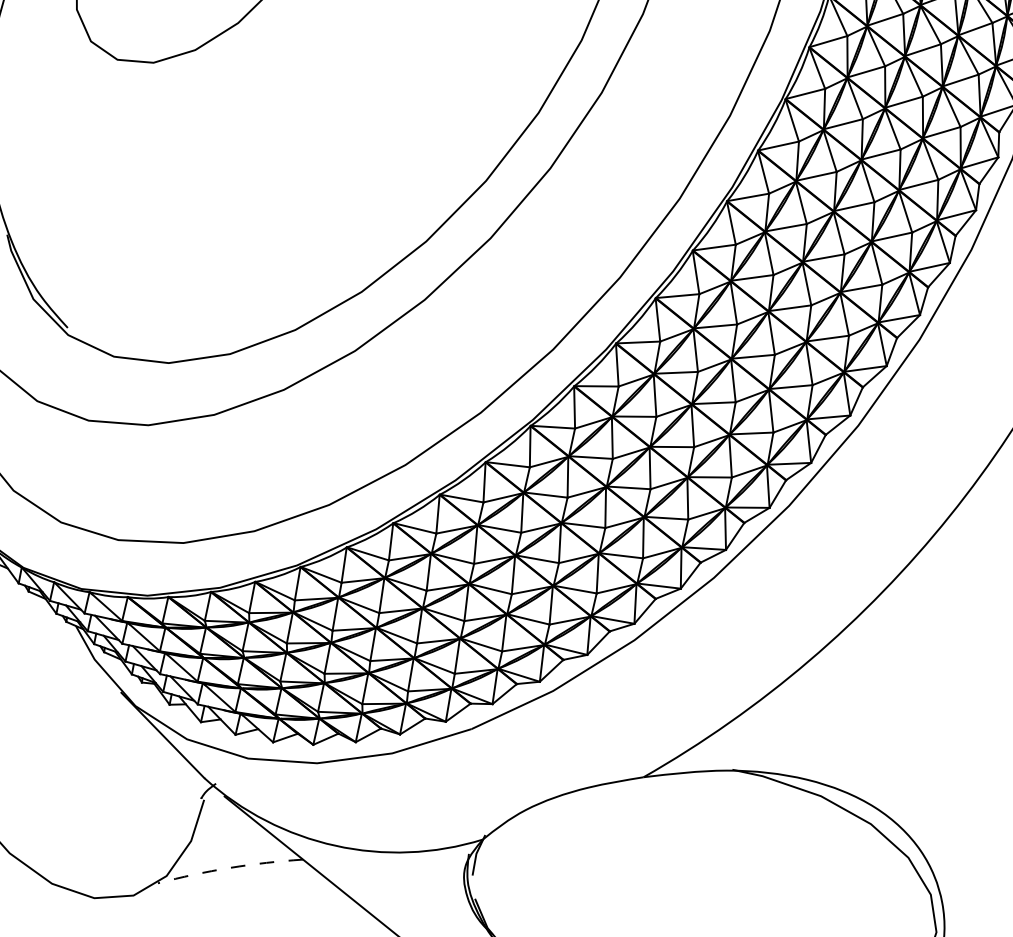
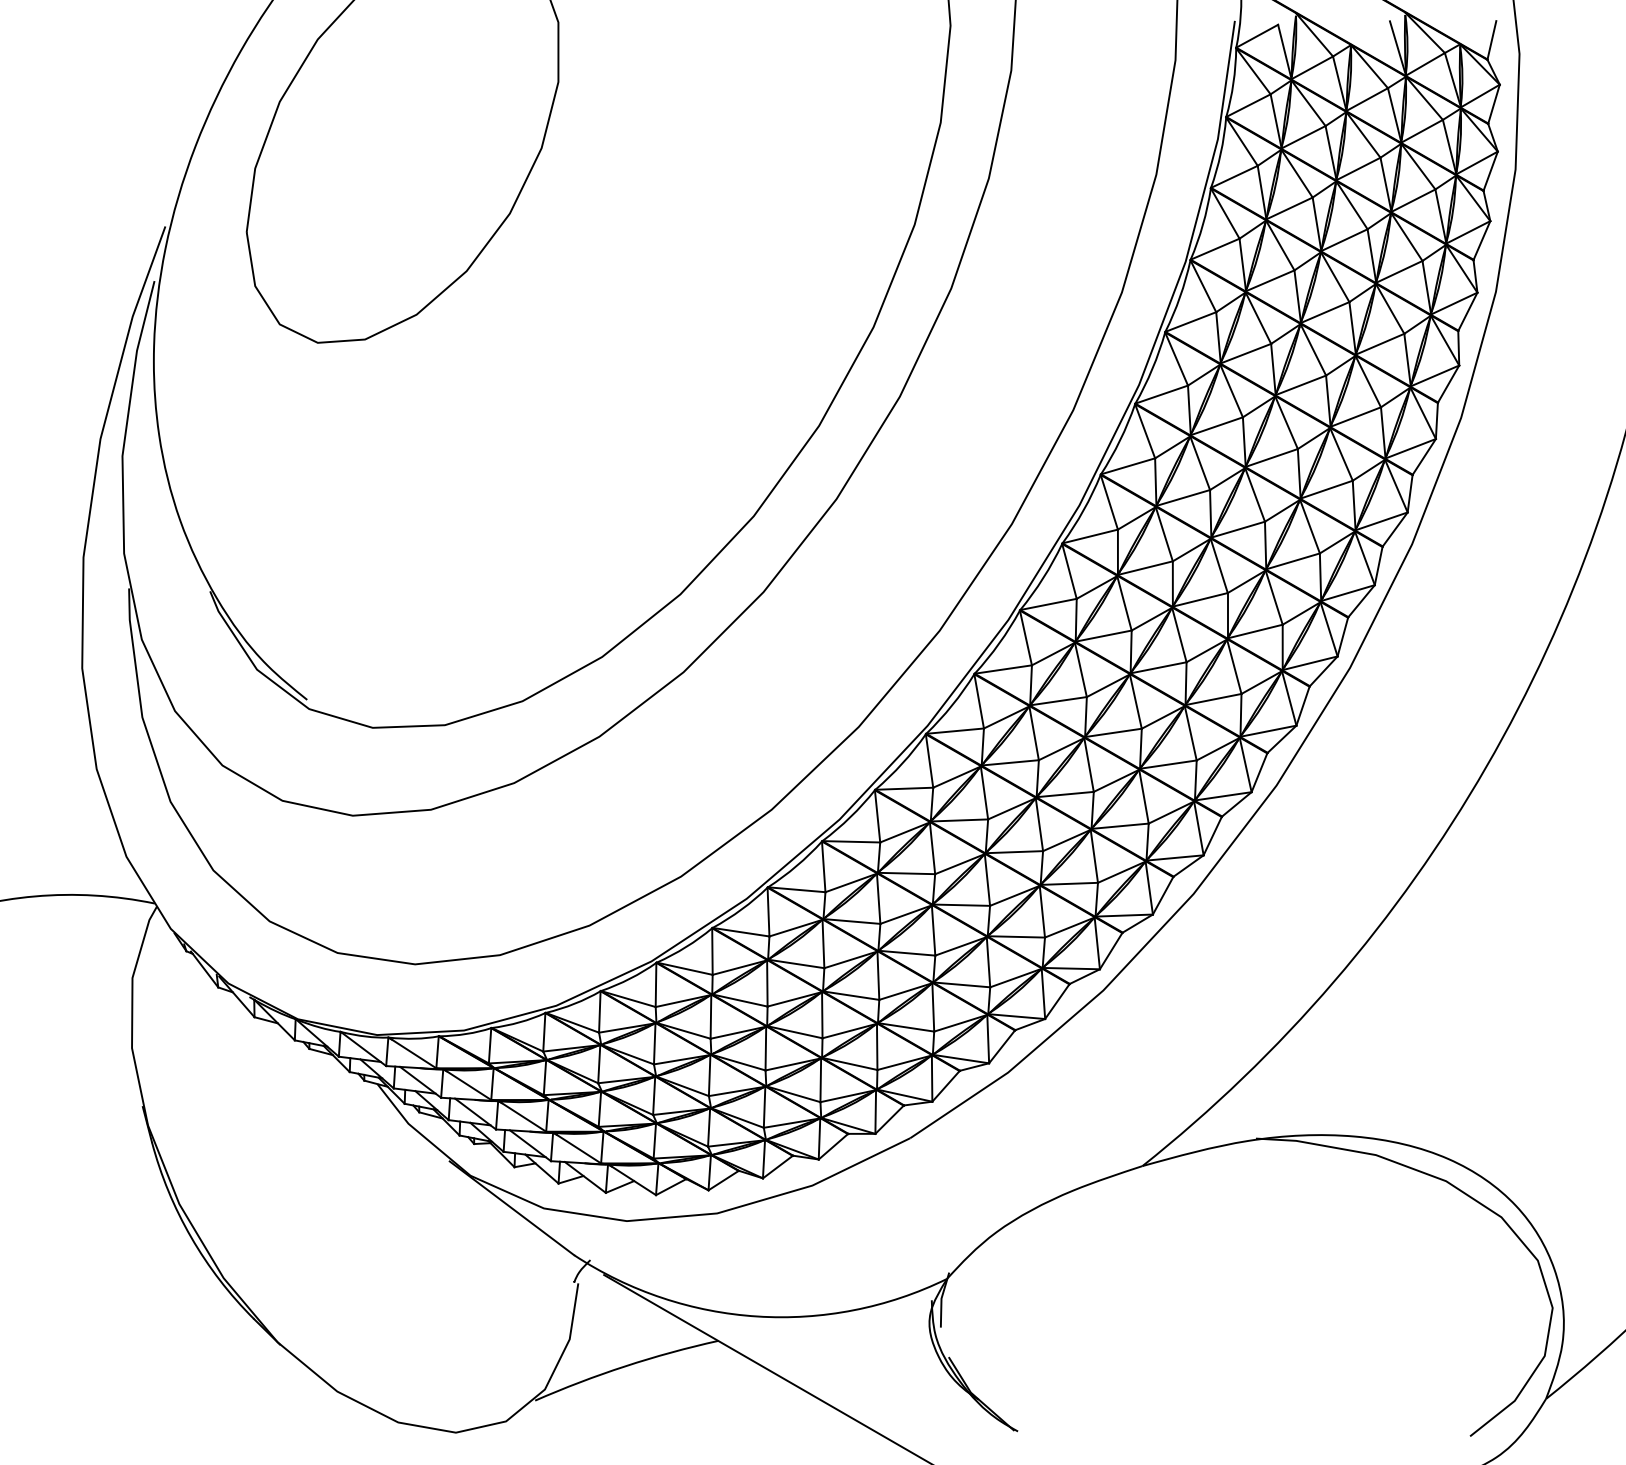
arc: (230, 868) -> (625, 1366), dashed -> solid

